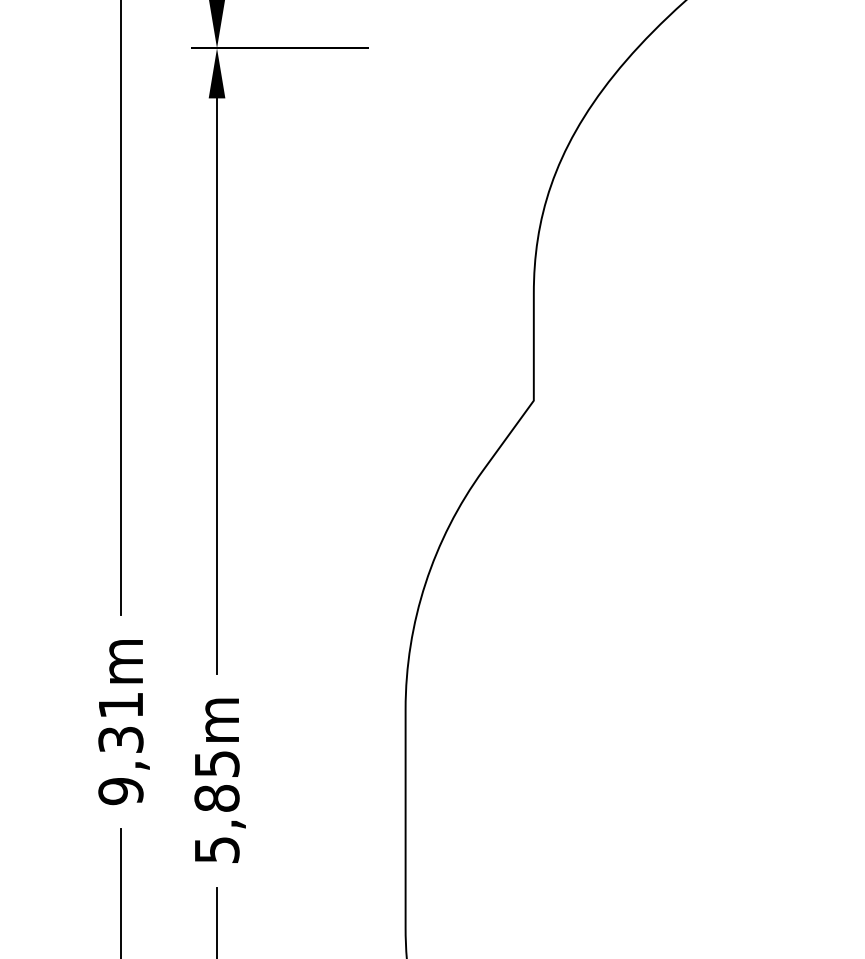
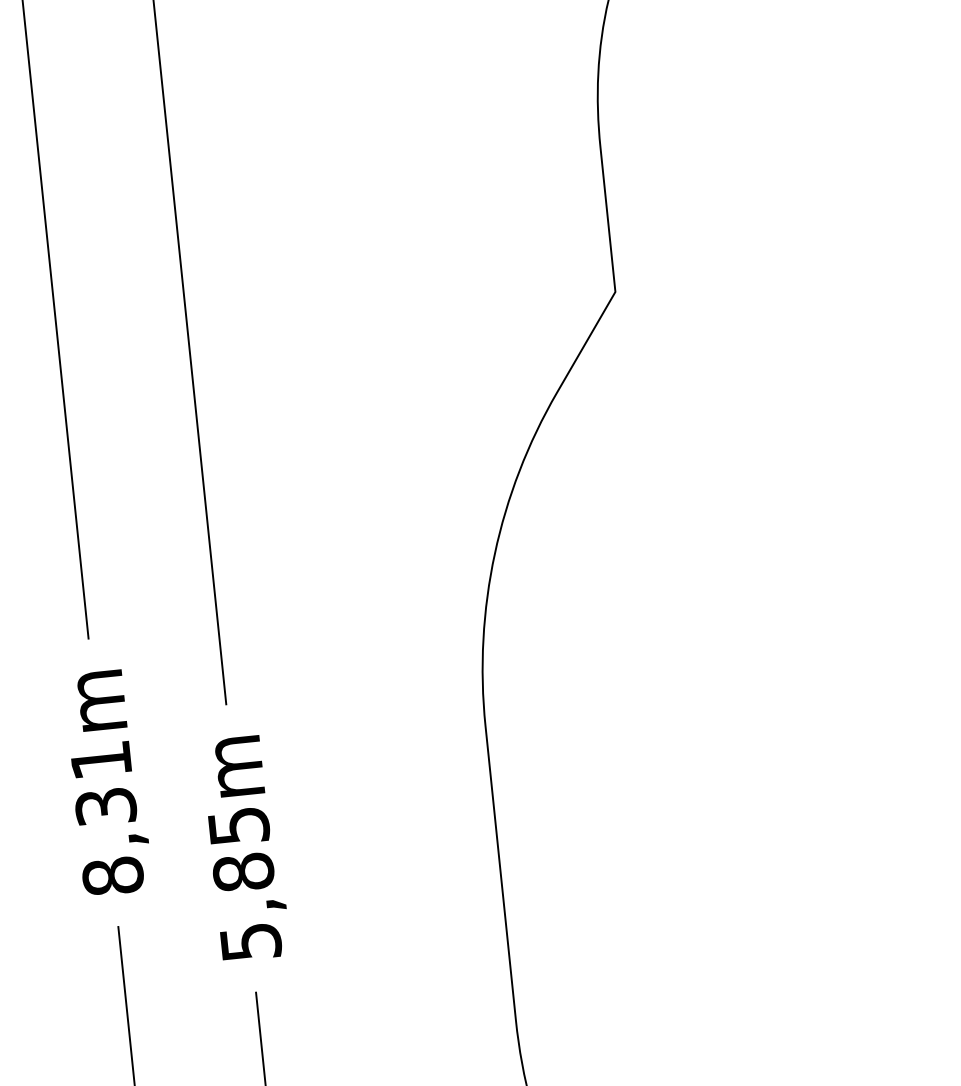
text: (120, 791) -> (112, 876), 9,31m -> 8,31m

